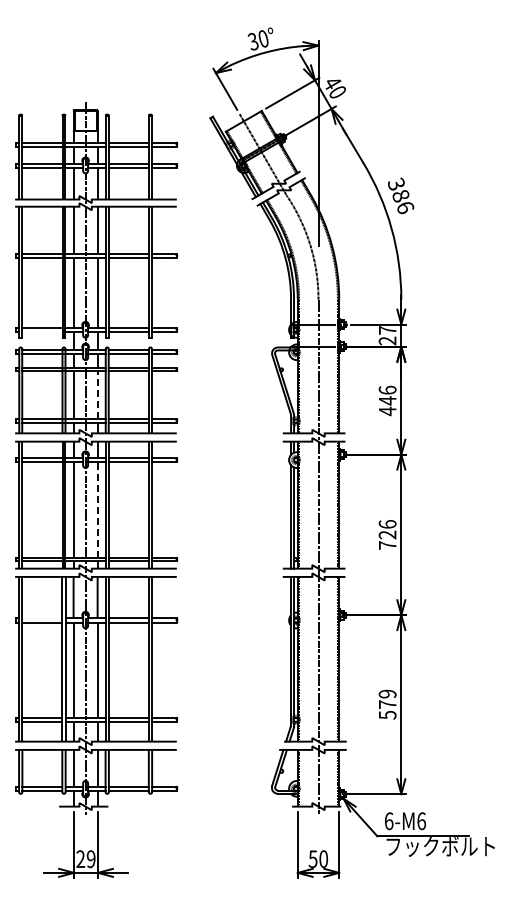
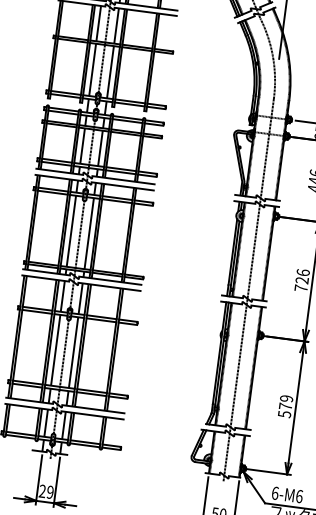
line: (42, 332) -> (65, 96), added
line: (97, 395) -> (100, 148), dashed -> solid
line: (97, 510) -> (89, 233), dashed -> solid
line: (42, 618) -> (37, 308), added

